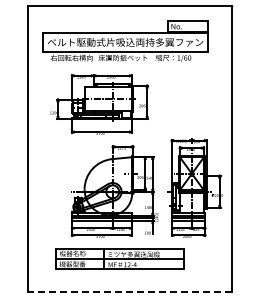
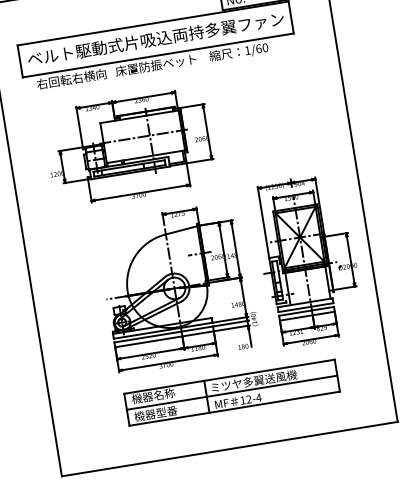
part: (119, 258) -> (231, 391), moved
line: (129, 292) -> (229, 449), dashed -> solid

